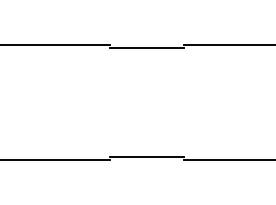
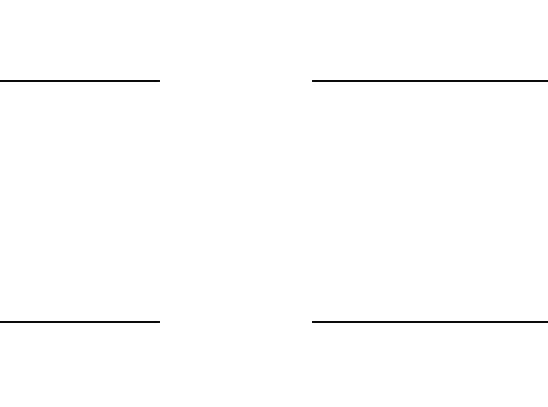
line: (147, 47) -> (236, 85), removed
line: (147, 157) -> (236, 316), removed

